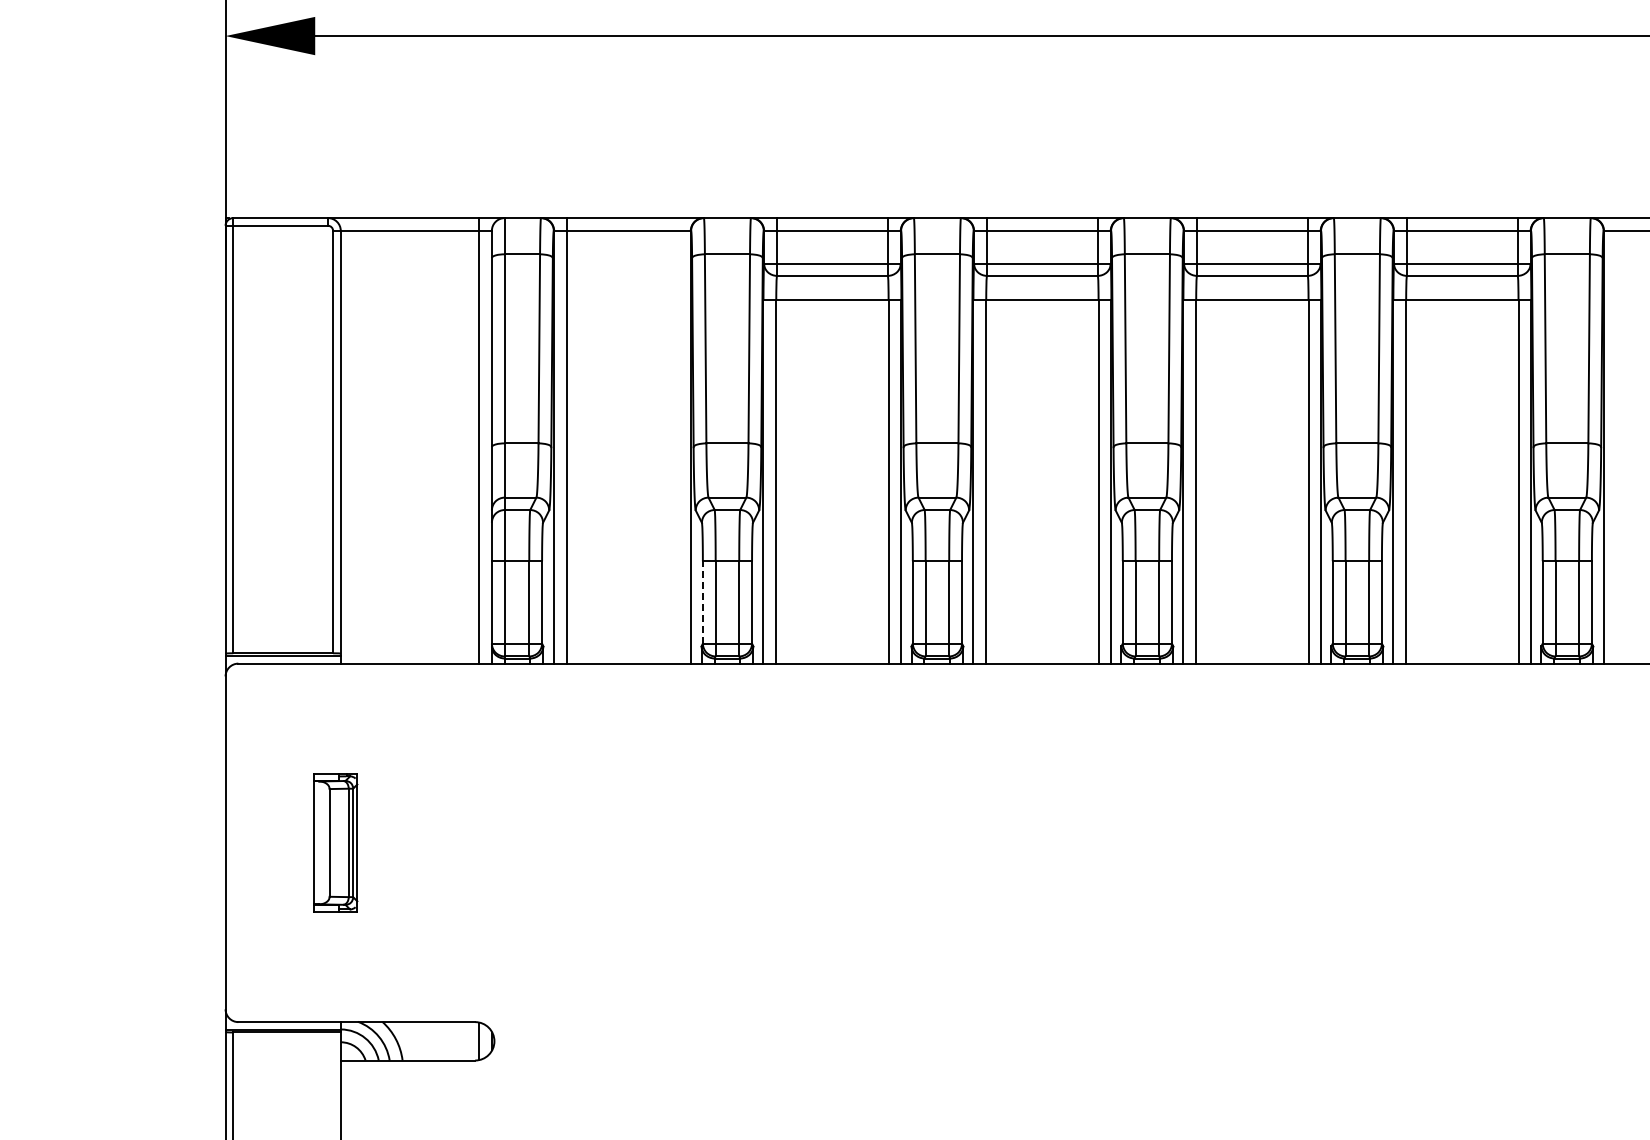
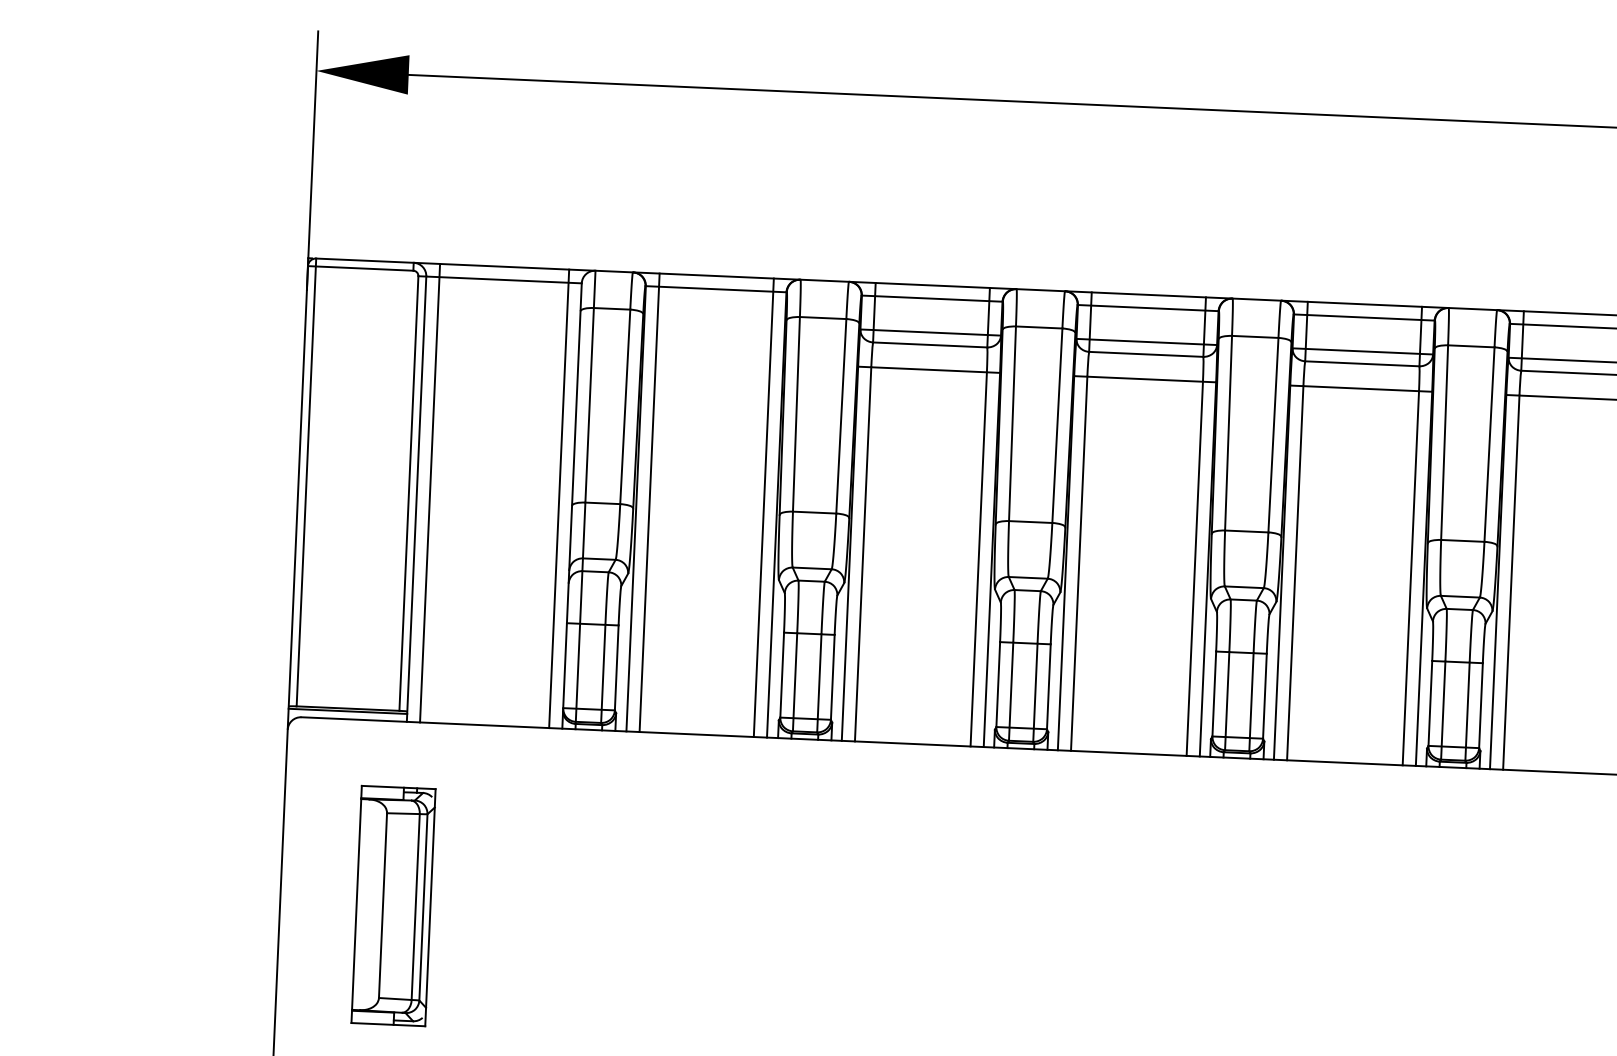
line: (353, 440) -> (429, 492), added
line: (677, 440) -> (763, 507), added
line: (702, 601) -> (781, 674), dashed -> solid
part: (335, 842) -> (393, 905), size x1.67

